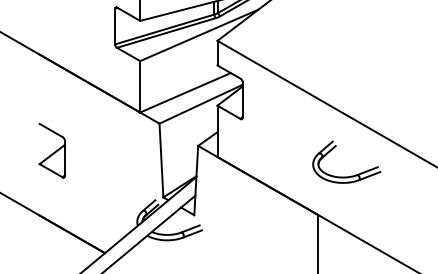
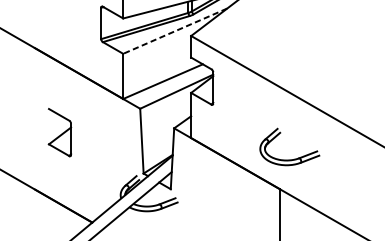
line: (199, 35) -> (175, 31), solid -> dashed
part: (51, 150) -> (59, 132), moved
part: (351, 175) -> (294, 158), moved

